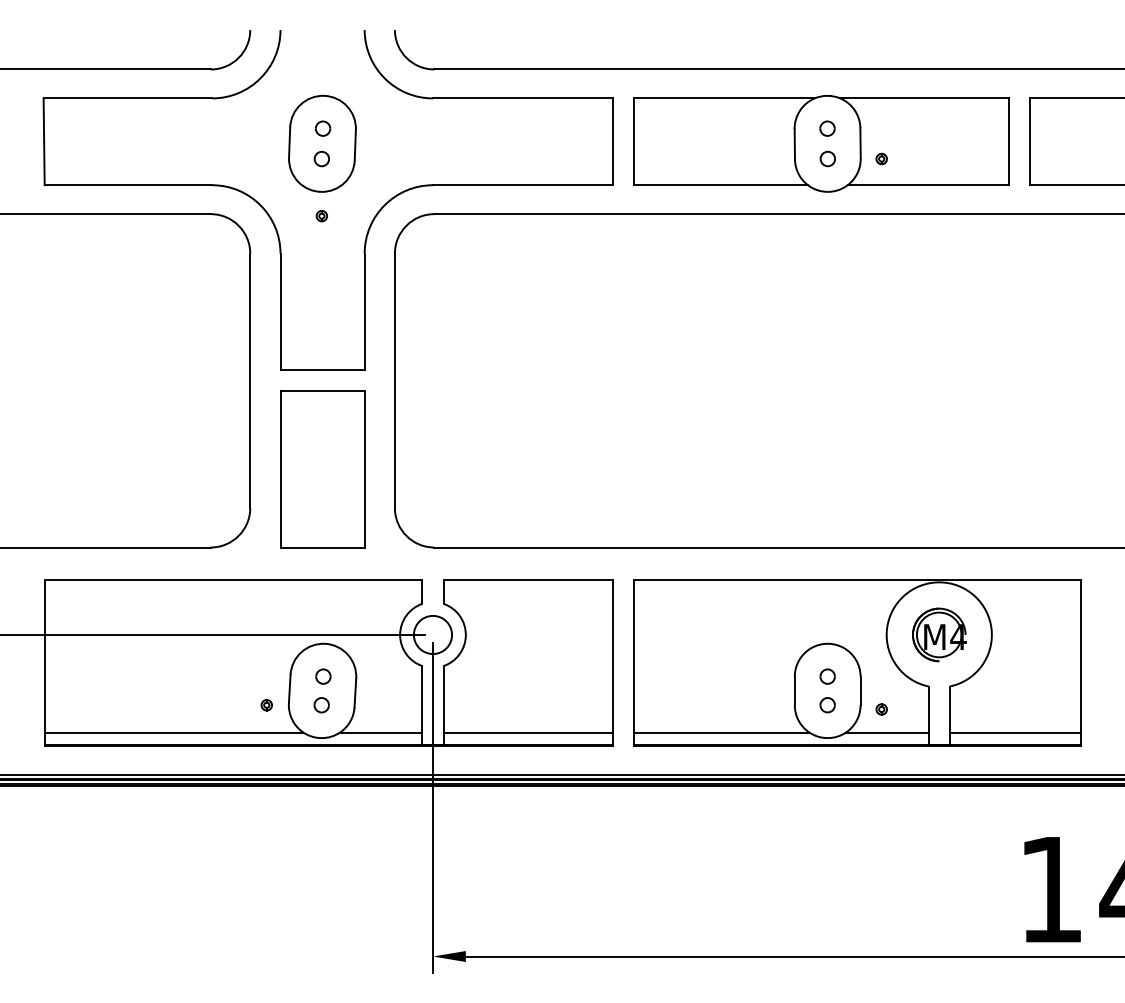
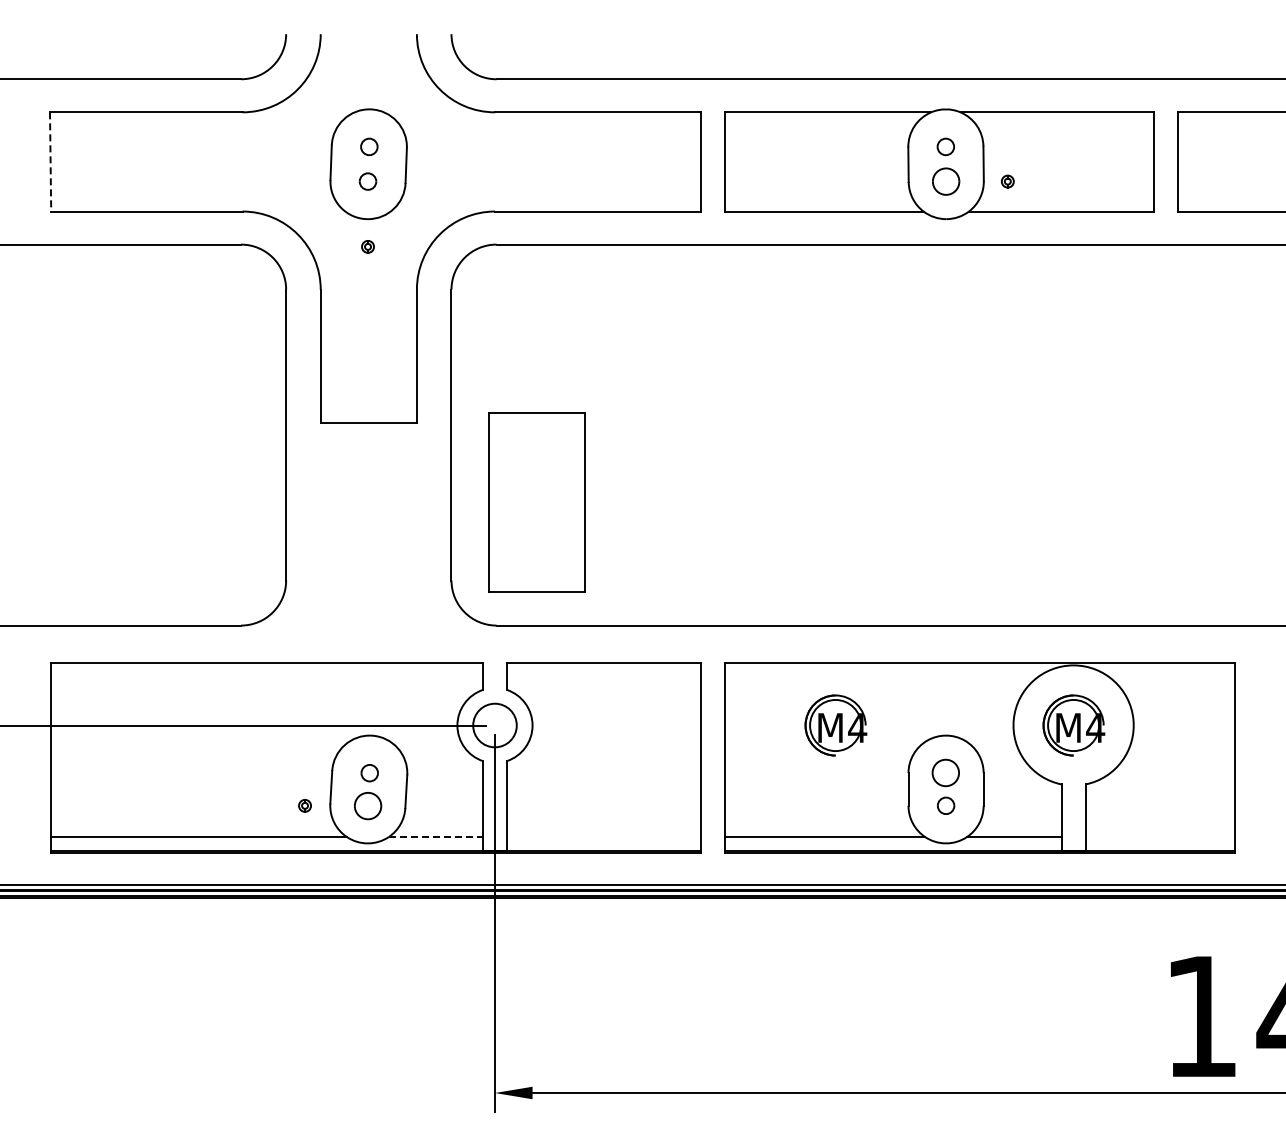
line: (44, 141) -> (50, 161), solid -> dashed
part: (828, 158) -> (946, 181), size x1.6
part: (322, 469) -> (536, 502), moved
part: (730, 634) -> (835, 725), added
part: (828, 676) -> (946, 773), size x1.6
part: (321, 704) -> (367, 805), size x1.6
part: (881, 709) -> (1007, 810), removed
line: (381, 732) -> (436, 837), solid -> dashed
line: (528, 732) -> (604, 837), removed
line: (1015, 732) -> (1160, 837), removed

